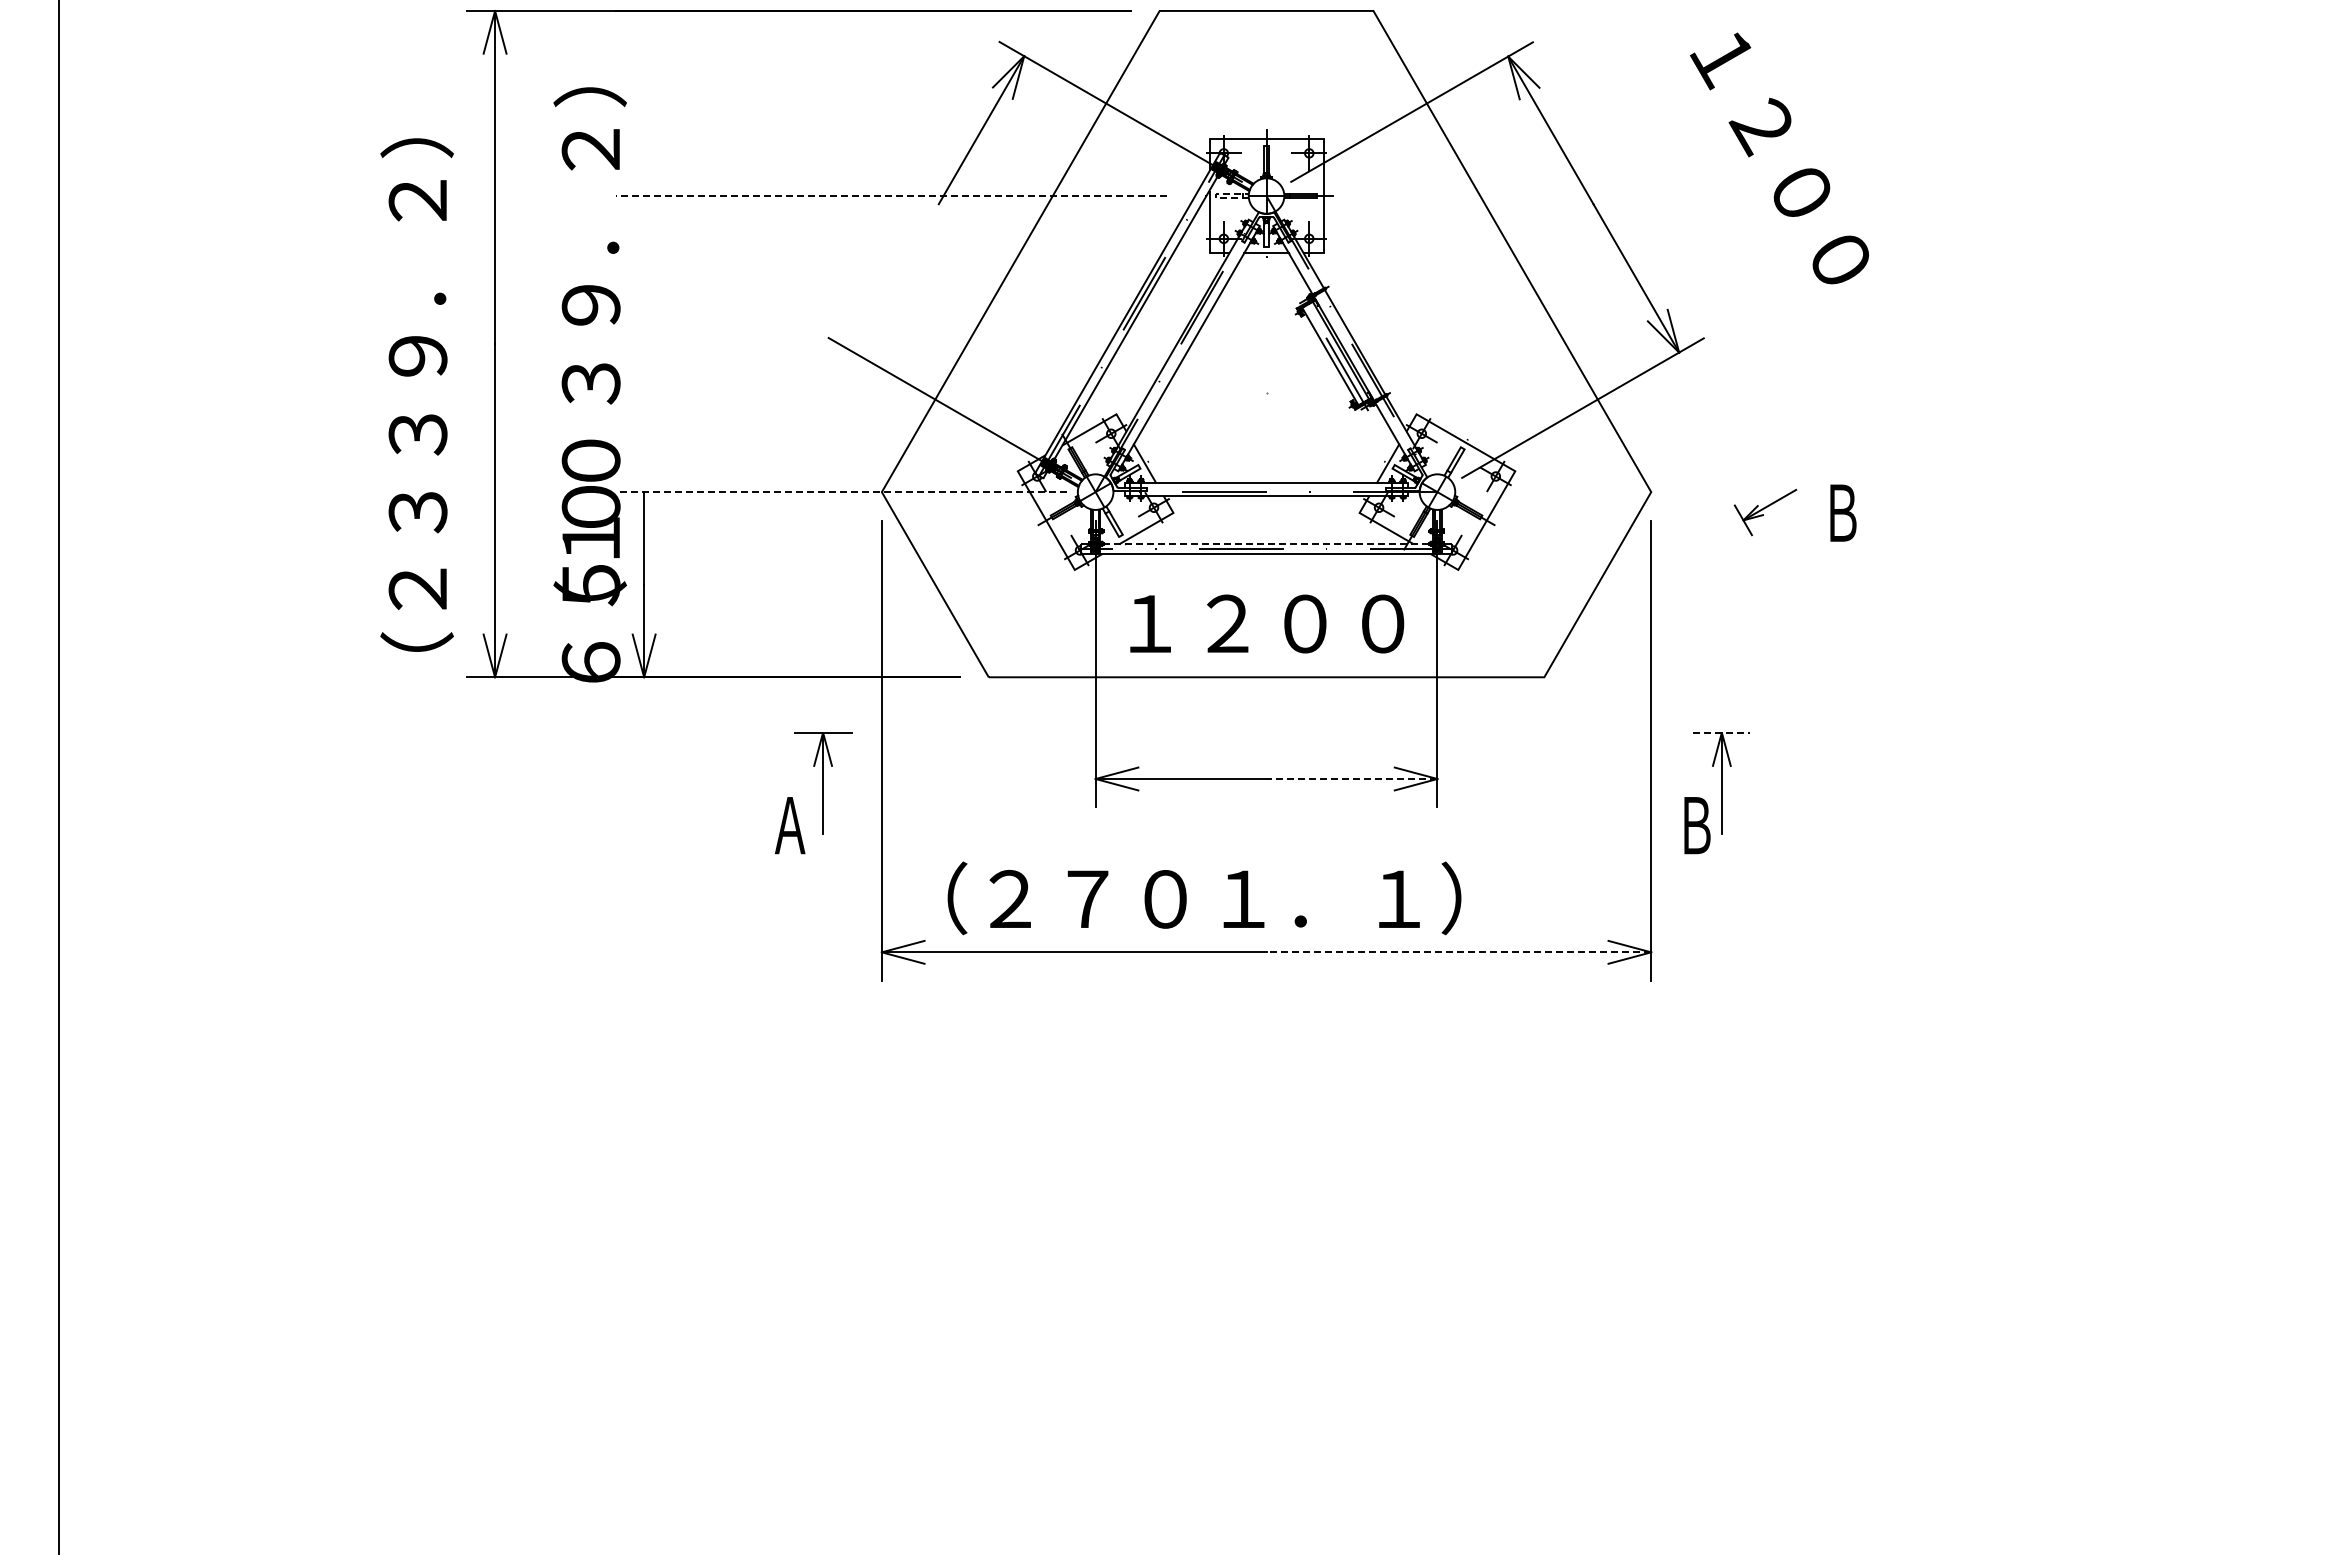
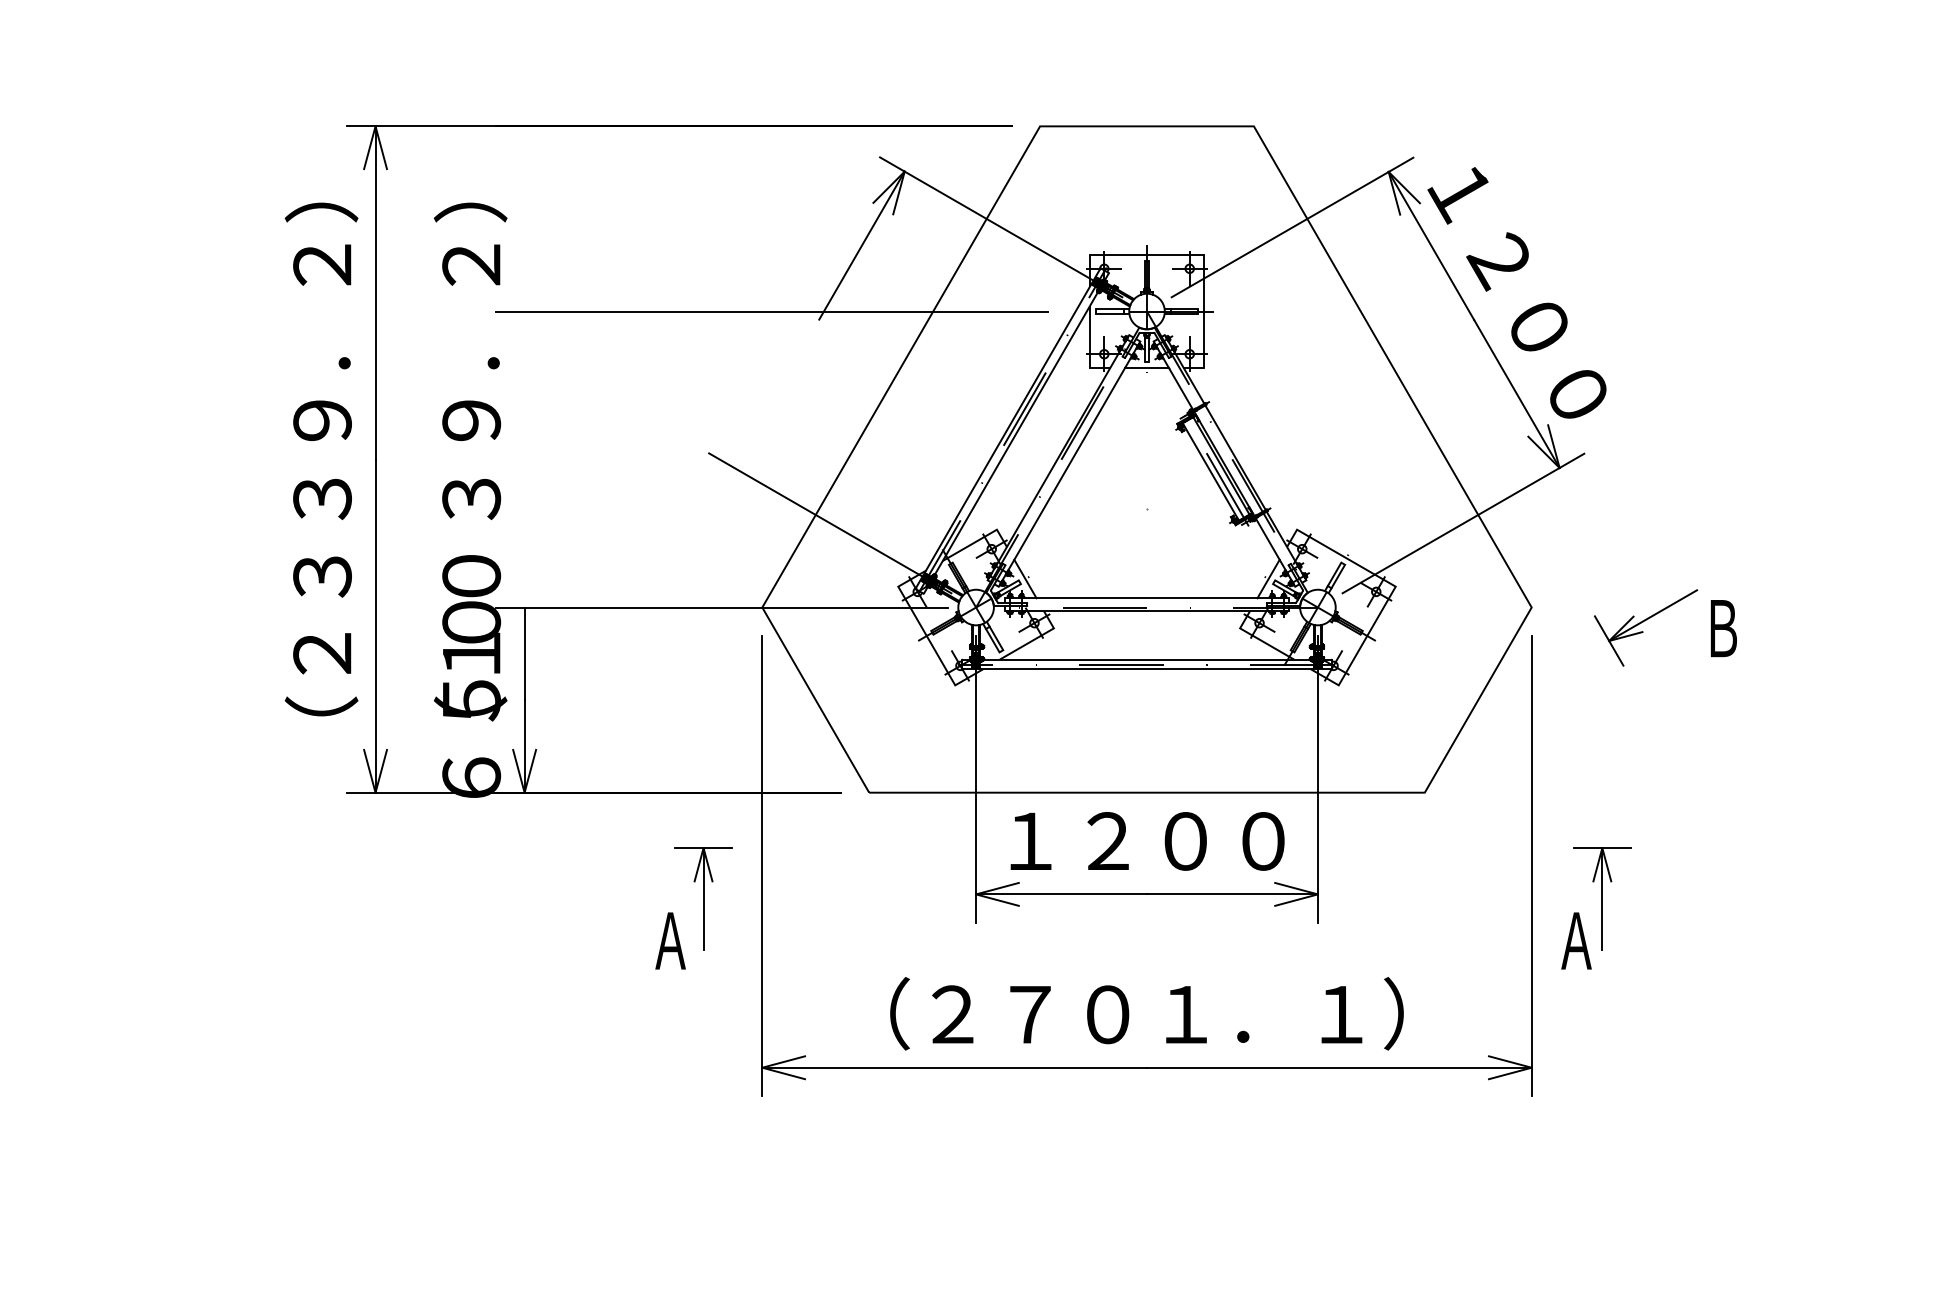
text: (1779, 158) -> (1516, 292), moved
line: (1215, 195) -> (1095, 310), dashed -> solid
line: (891, 196) -> (771, 311), dashed -> solid
text: (416, 394) -> (320, 458), moved
line: (841, 492) -> (721, 607), dashed -> solid
part: (1765, 512) -> (1645, 627), size x1.67
line: (1266, 544) -> (1146, 659), dashed -> solid
text: (1267, 623) -> (1147, 840), moved
line: (1722, 732) -> (1602, 847), dashed -> solid
line: (1351, 779) -> (1231, 894), dashed -> solid
text: (1695, 825) -> (1575, 940), Ｂ -> Ａ
text: (1204, 898) -> (1146, 1013), moved
line: (1458, 952) -> (1338, 1067), dashed -> solid

